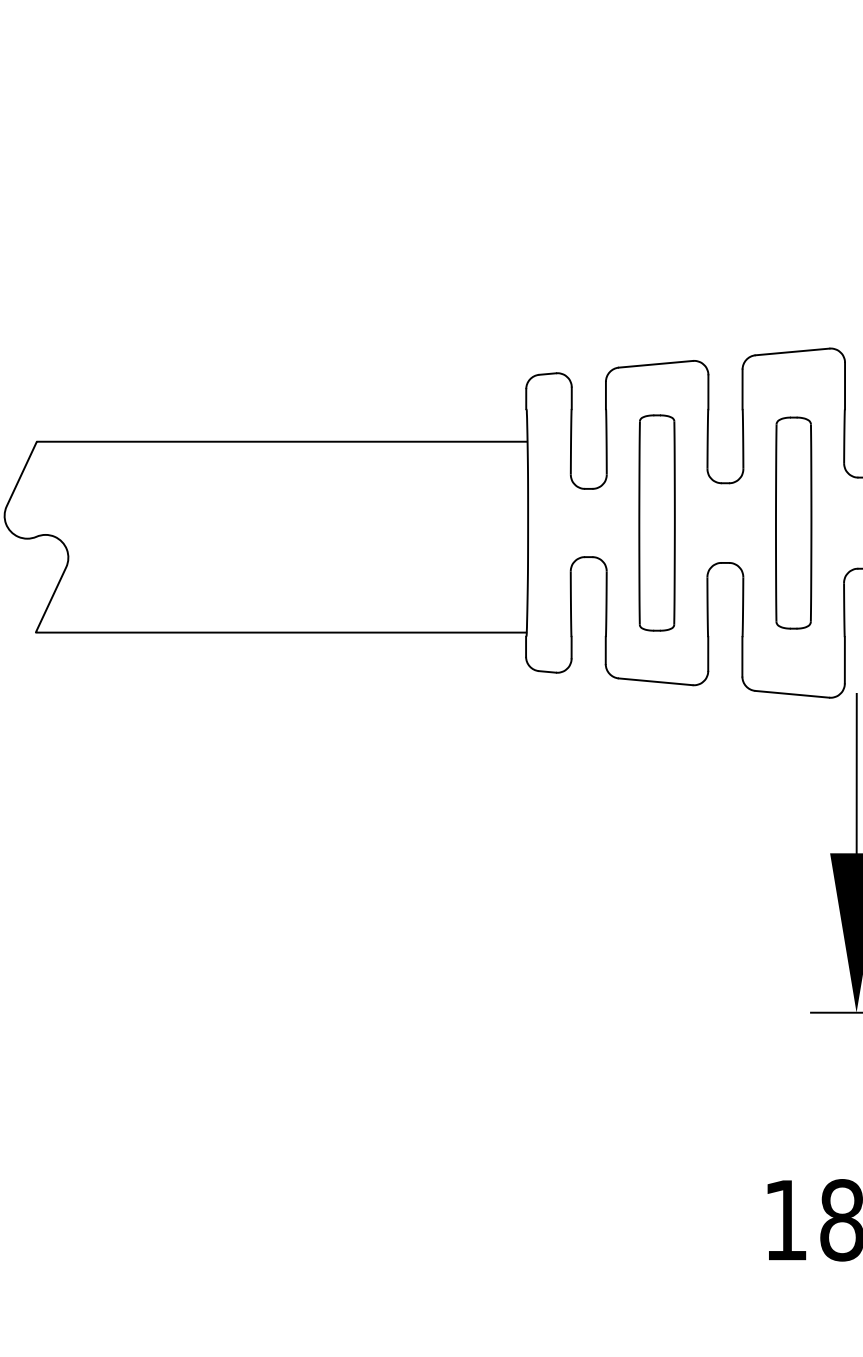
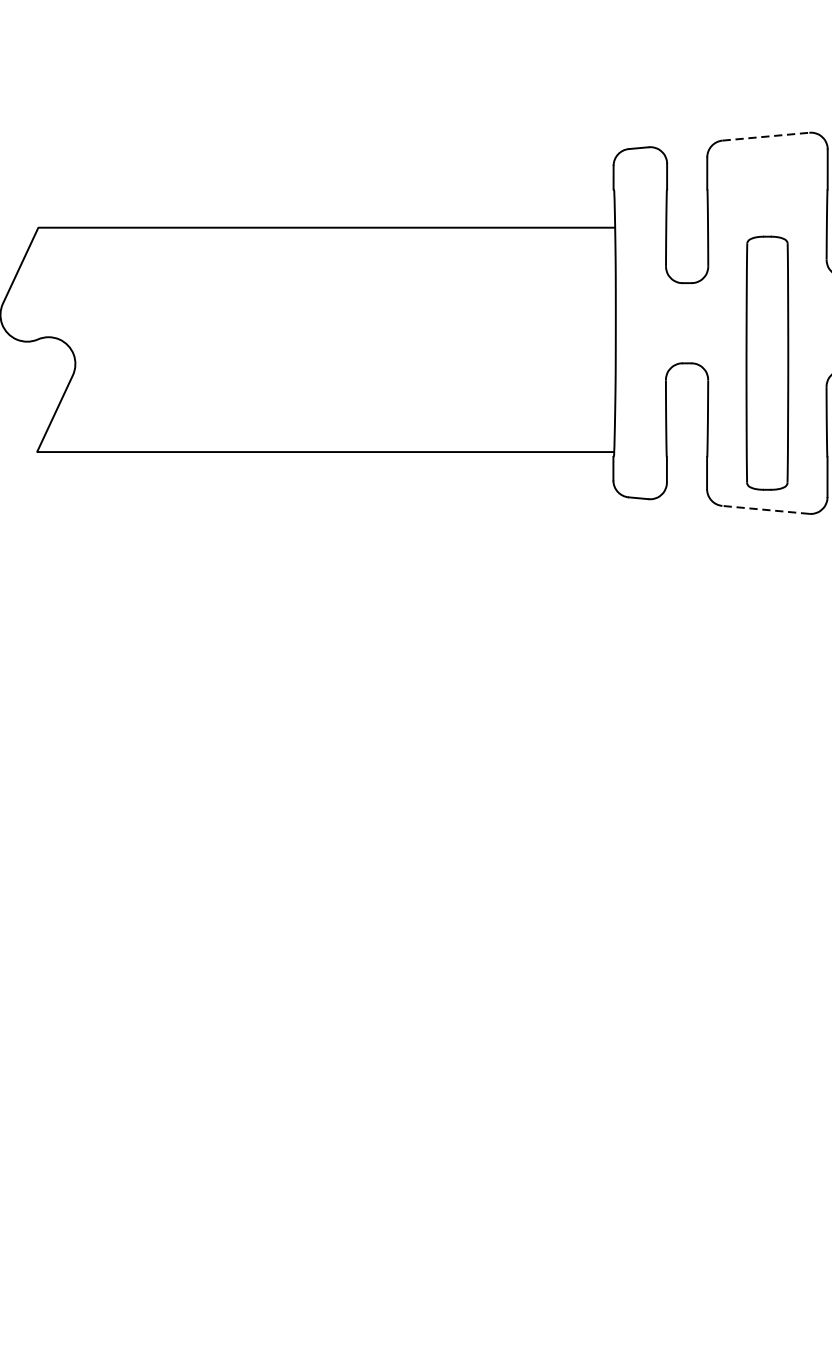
line: (656, 364) -> (766, 136), solid -> dashed
part: (656, 522) -> (766, 362), moved
line: (655, 681) -> (765, 509), solid -> dashed

